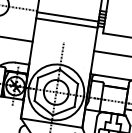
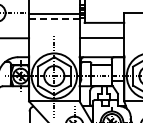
line: (67, 23) -> (54, 19), solid -> dashed

